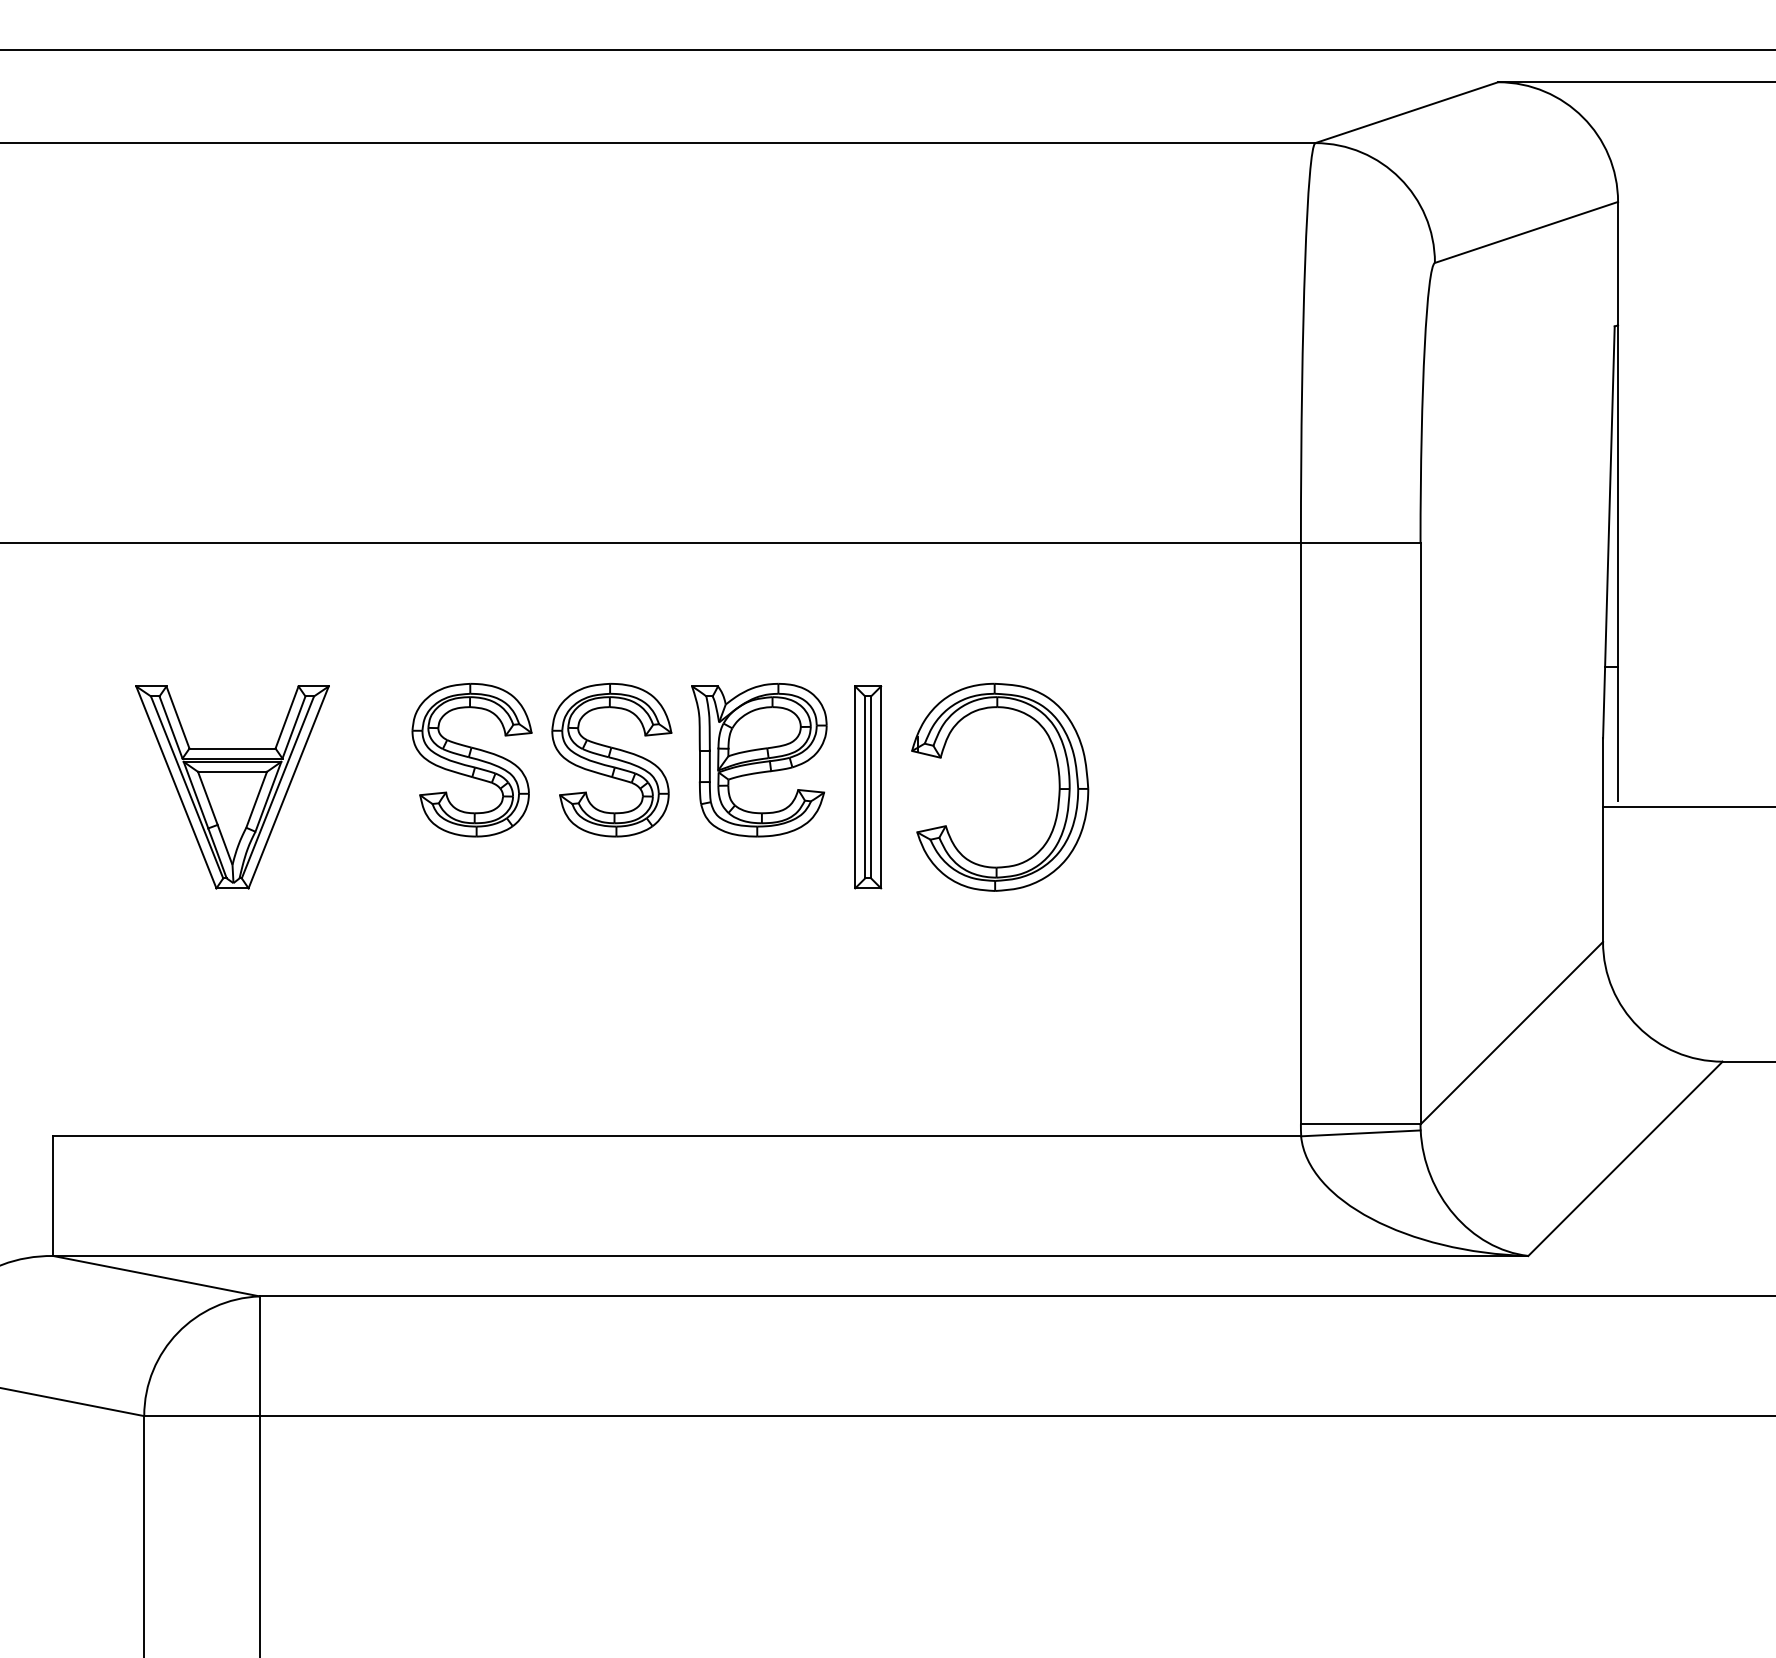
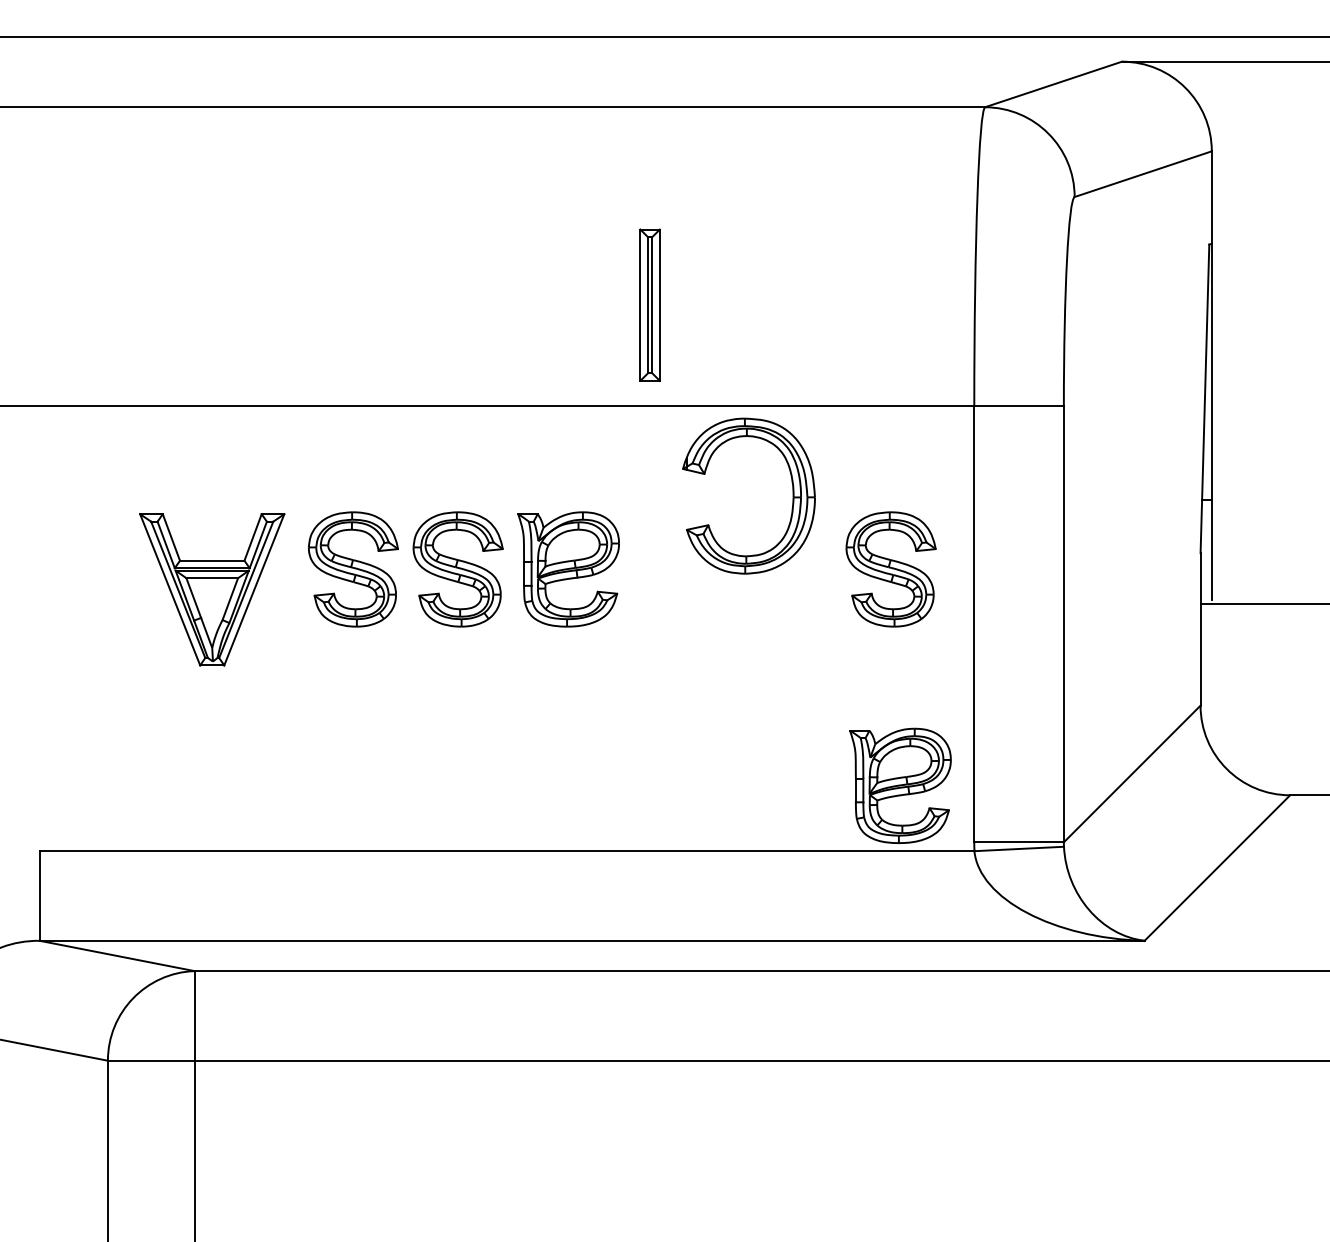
part: (1189, 760) -> (890, 569), added
part: (1058, 786) -> (792, 495), moved
part: (232, 787) -> (212, 589), moved
part: (868, 787) -> (650, 305), moved
part: (1202, 1049) -> (900, 786), added

